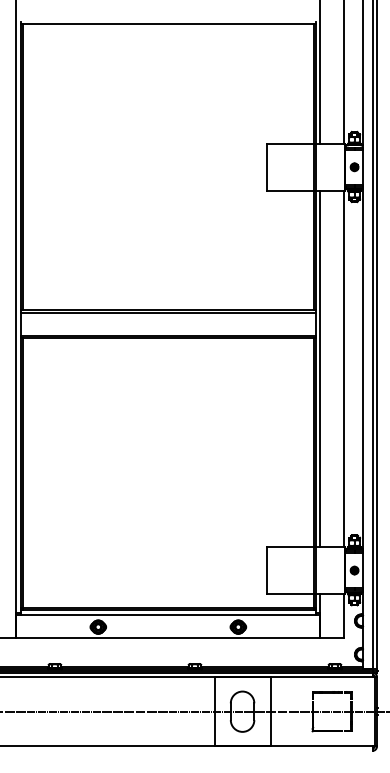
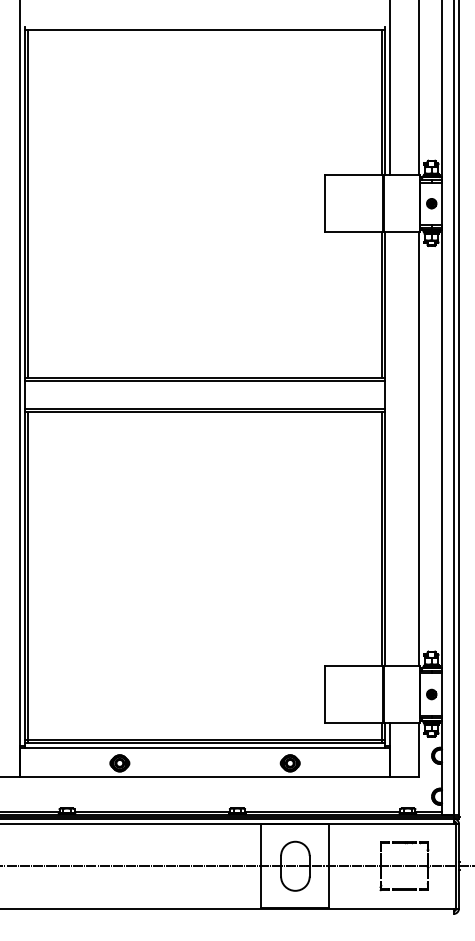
line: (320, 368) -> (390, 448), removed

